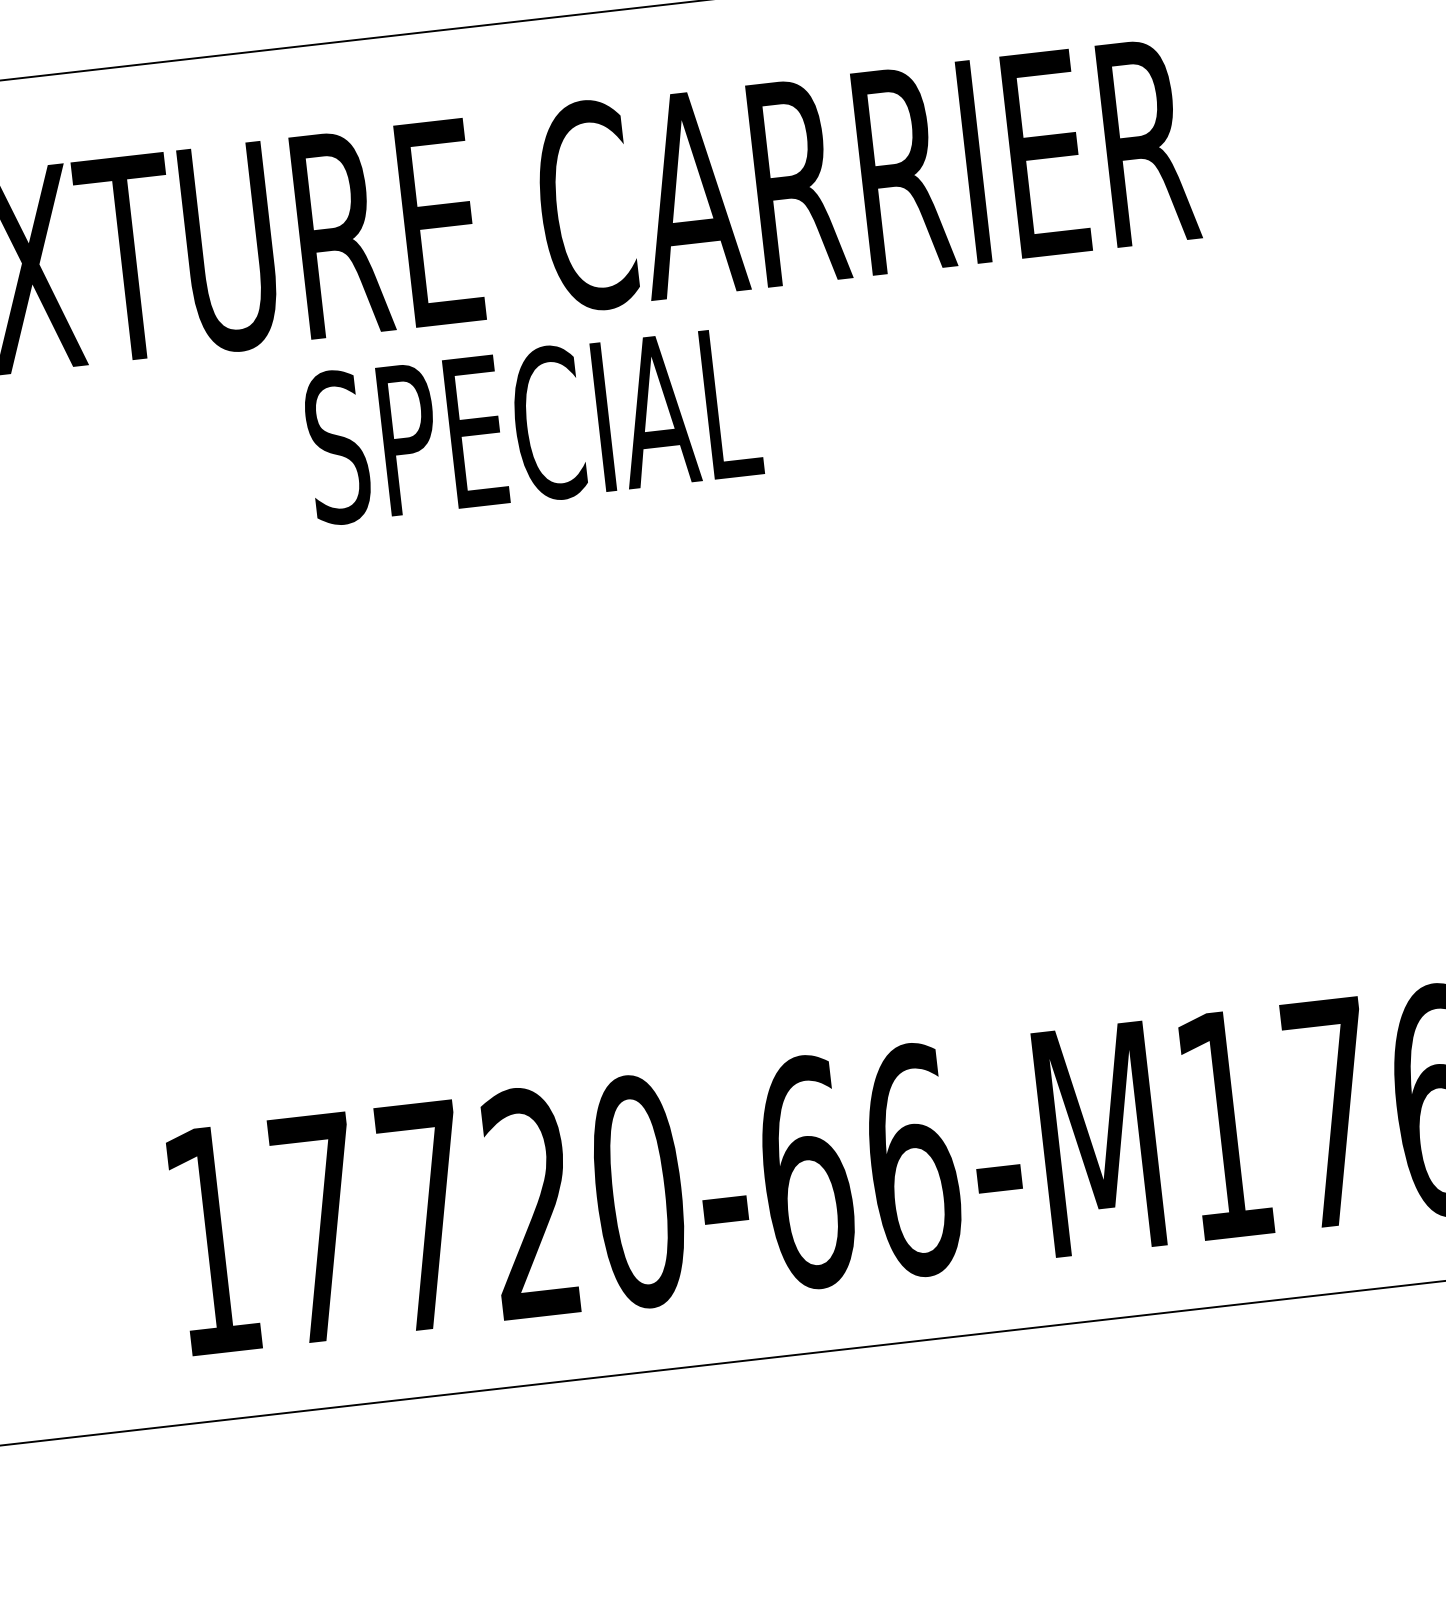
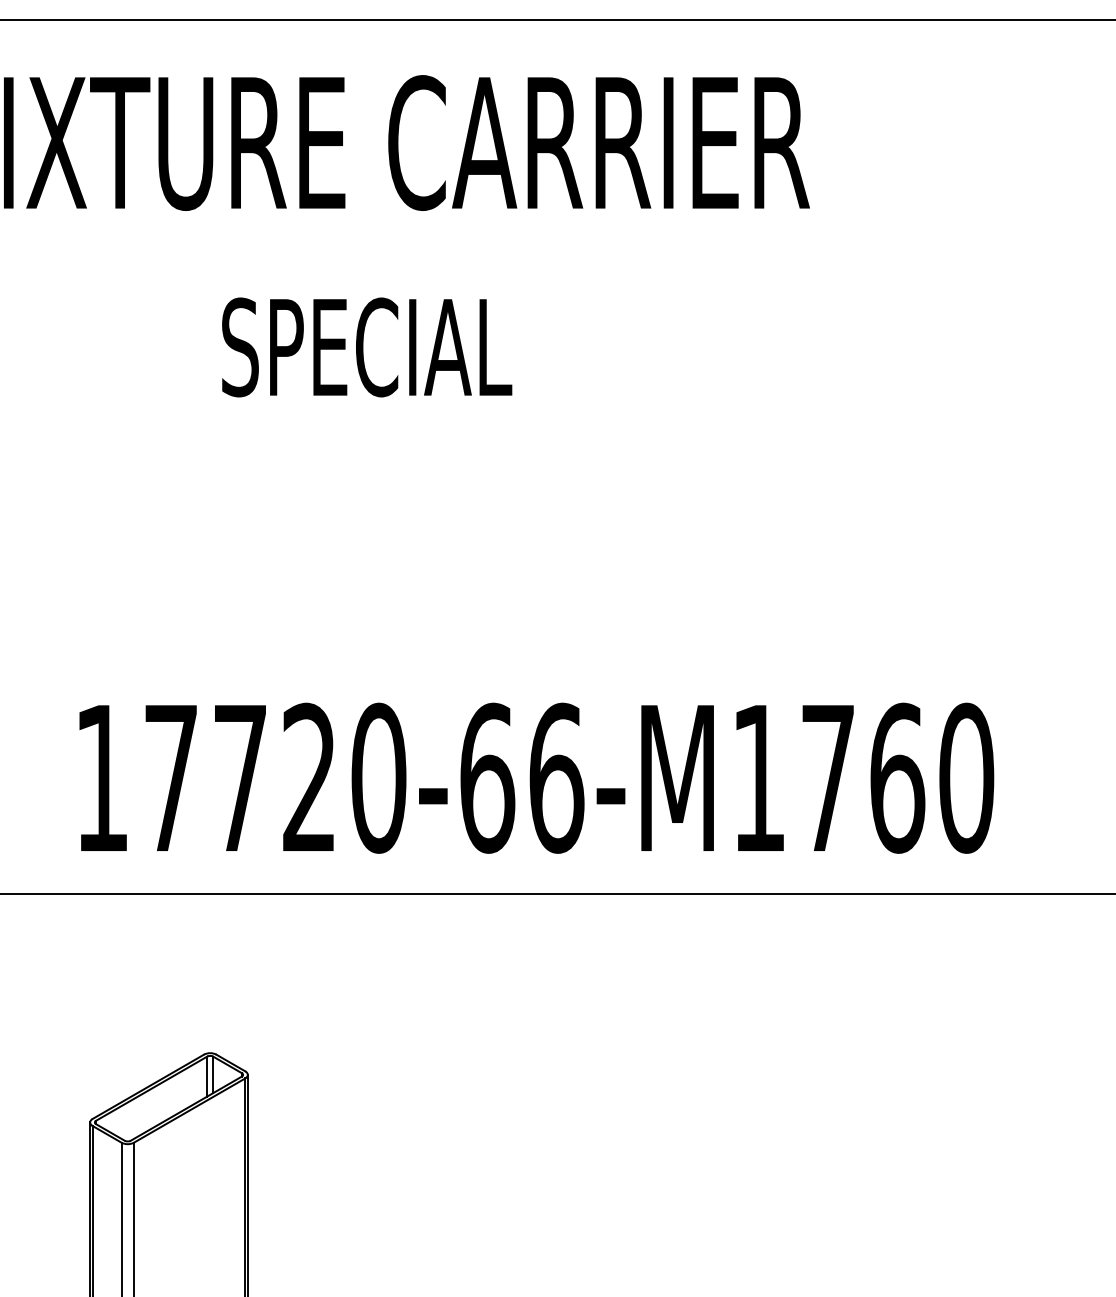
text: (533, 425) -> (367, 347), moved

